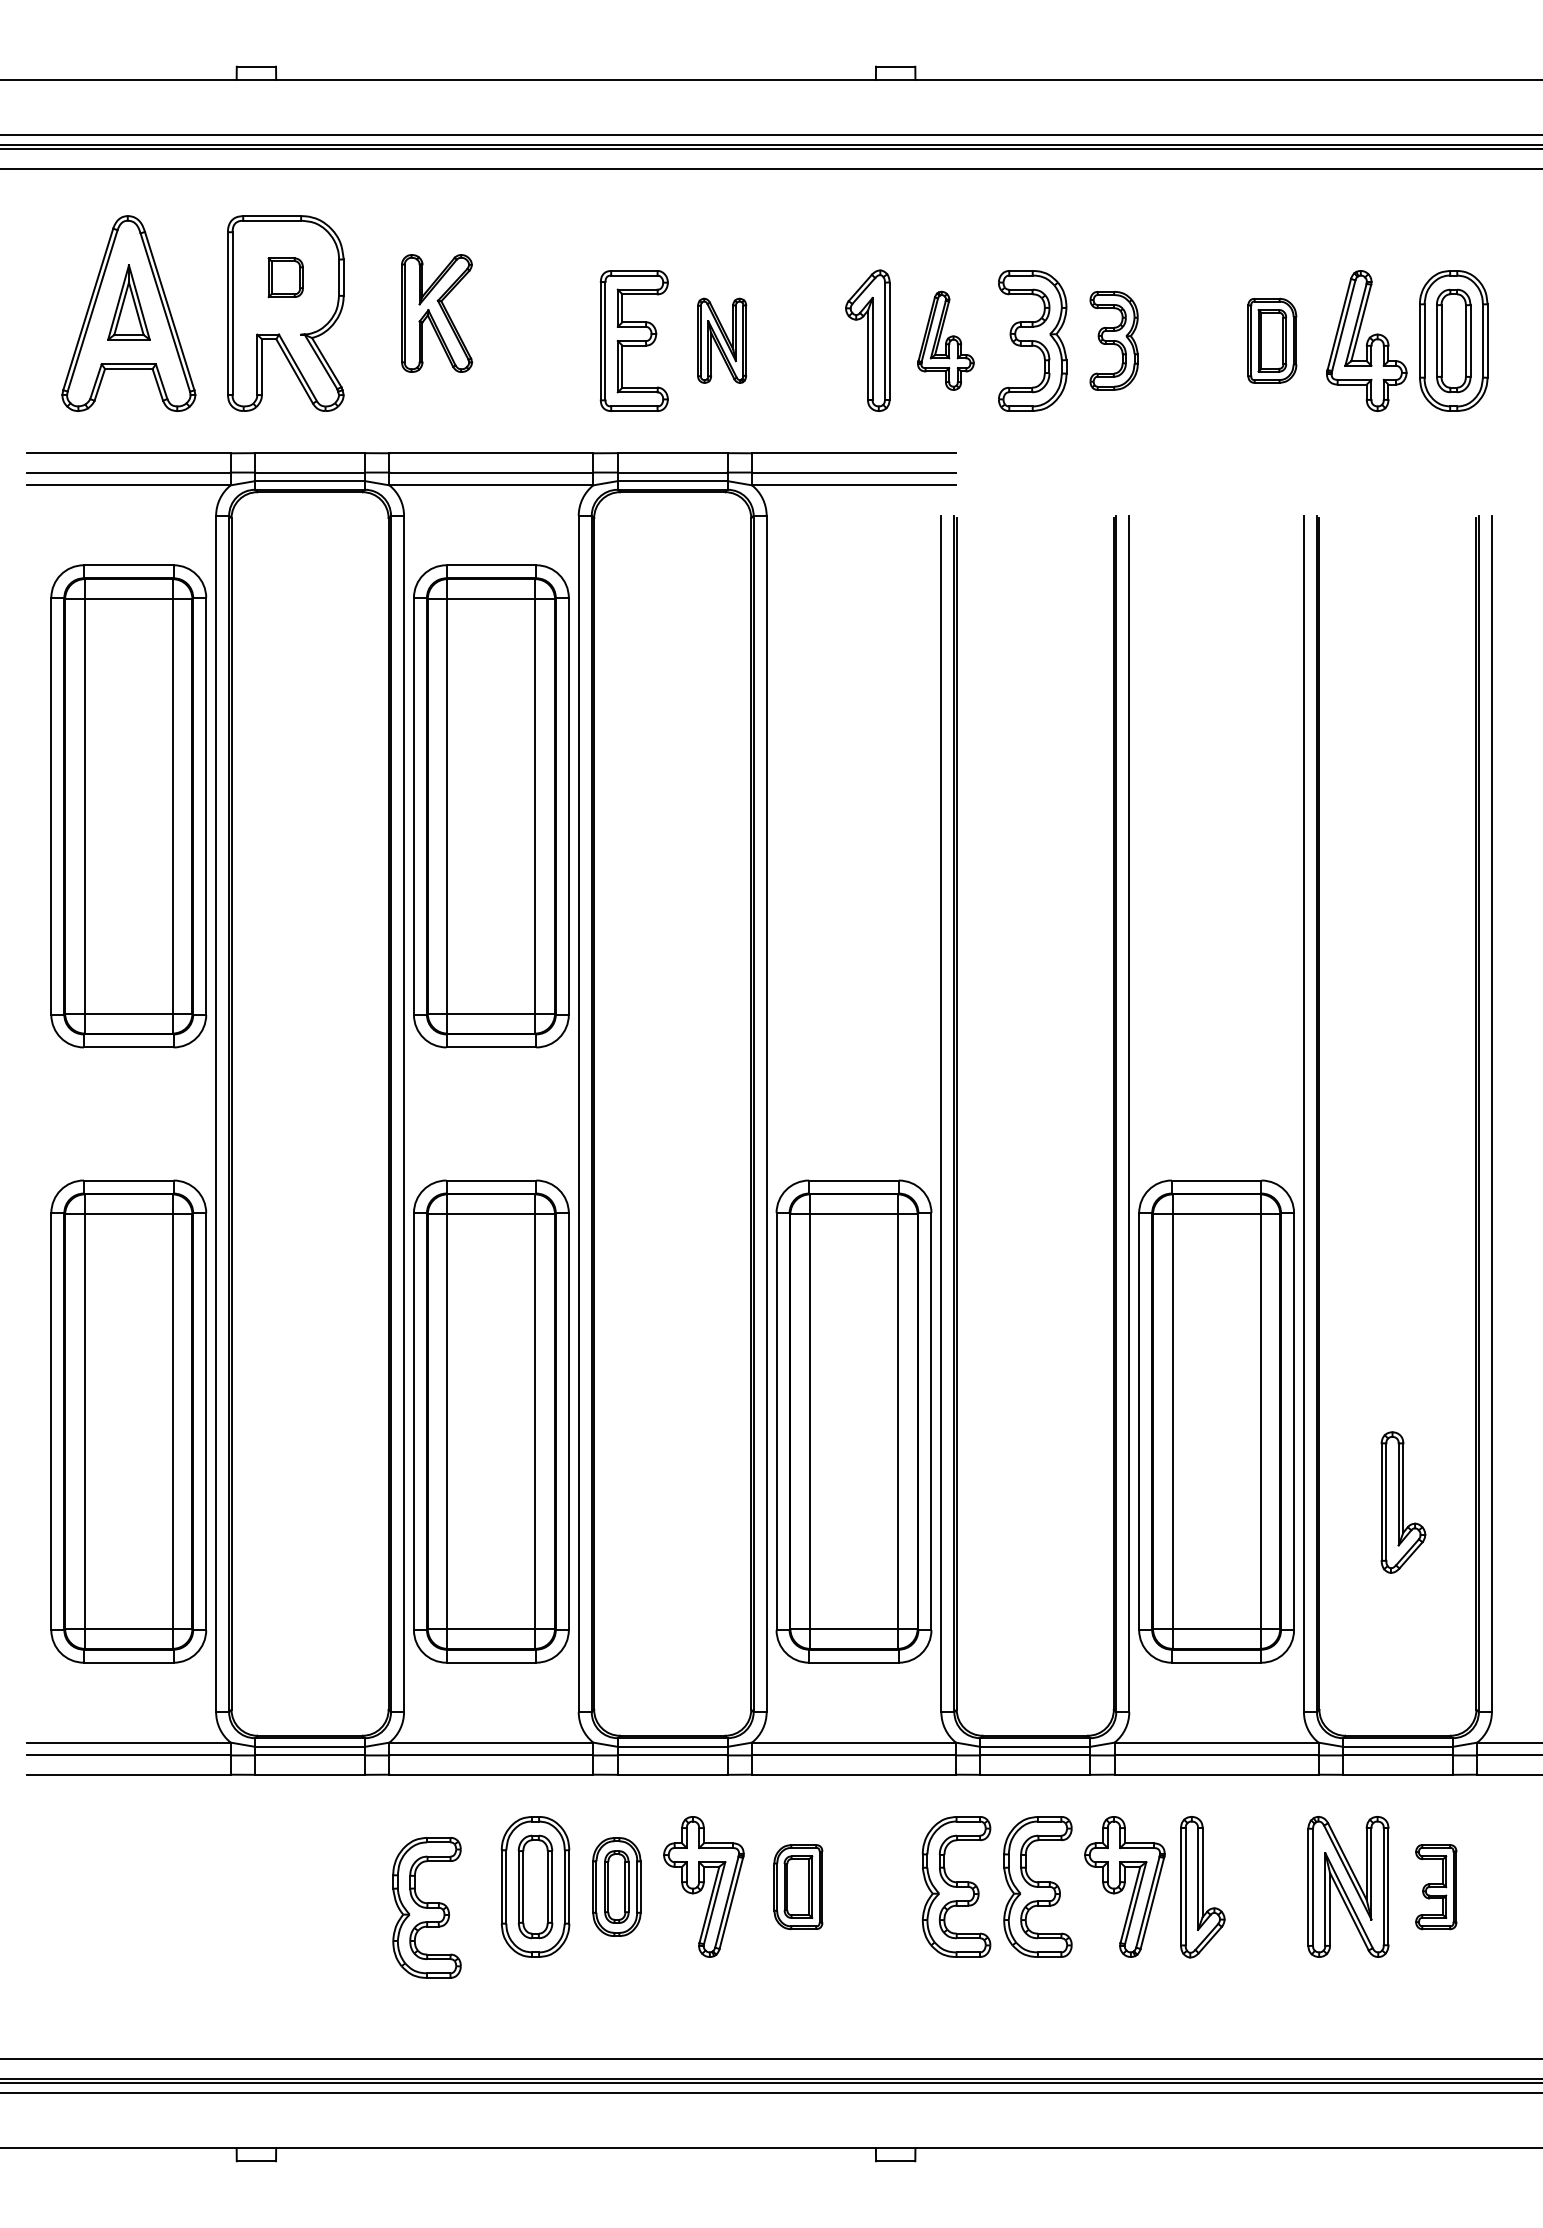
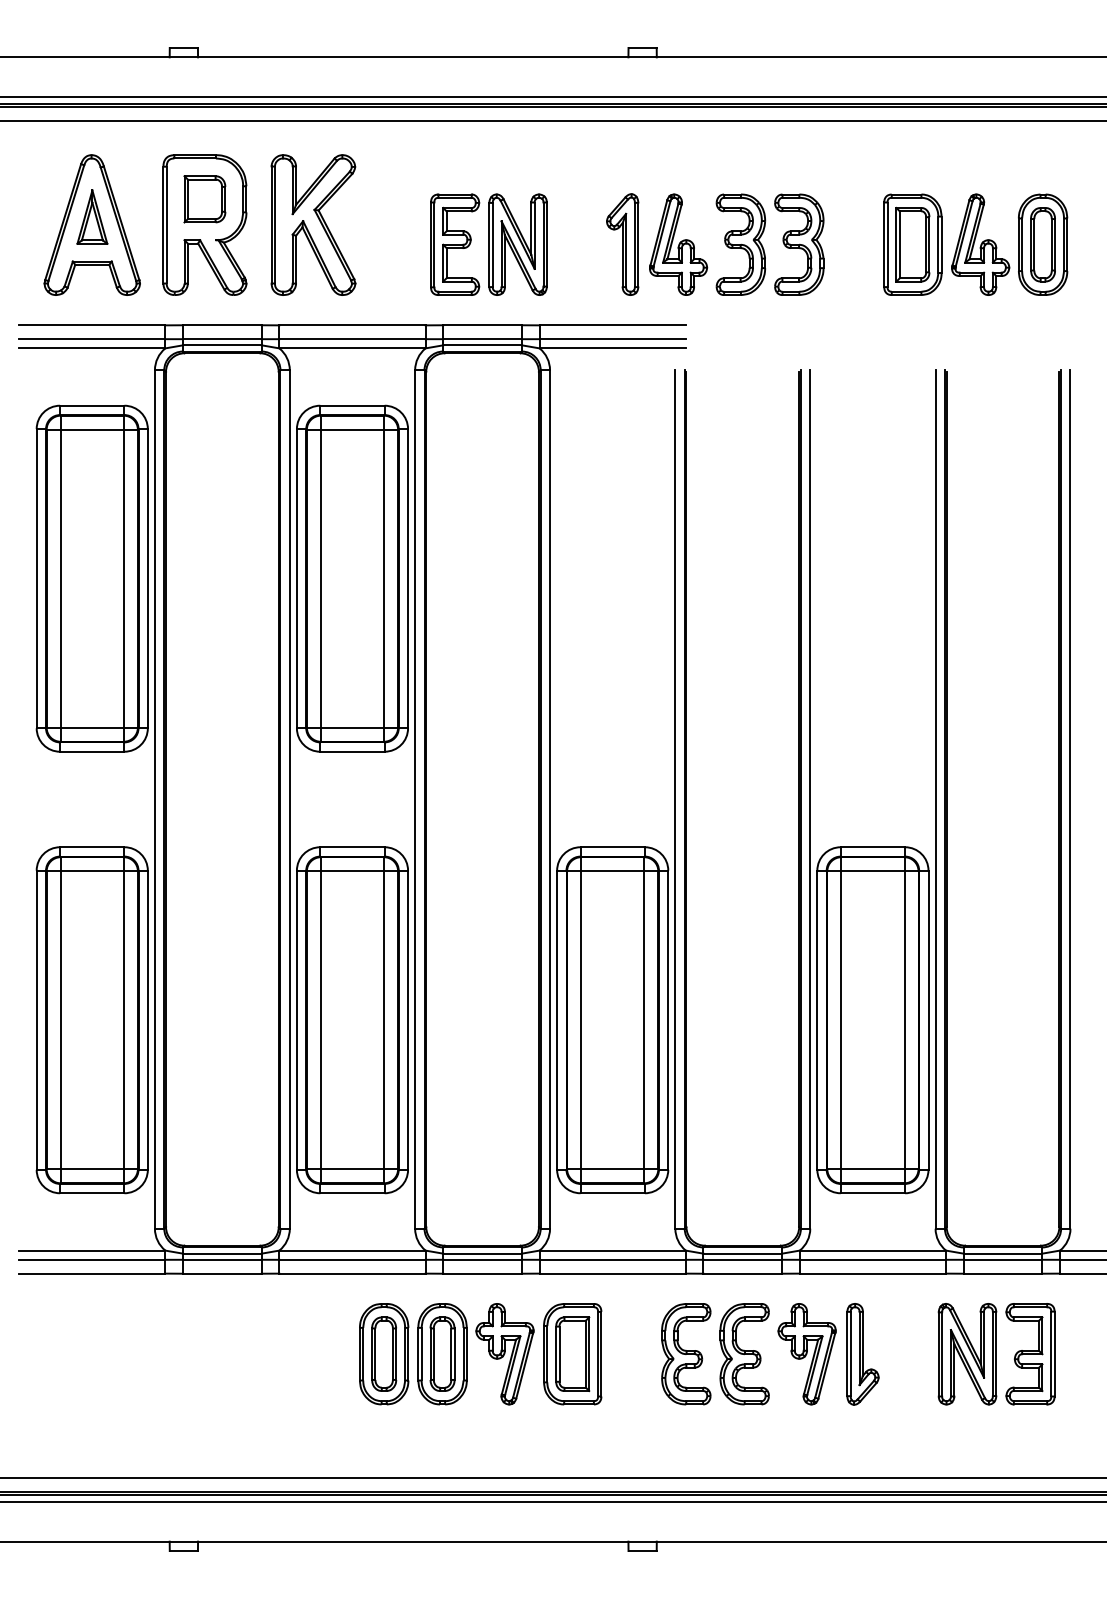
part: (285, 277) -> (204, 199), size x1.67
part: (437, 312) -> (313, 224), size x1.67
part: (721, 340) -> (517, 244), size x1.67
part: (945, 340) -> (678, 244), size x1.43
part: (1114, 340) -> (799, 244), size x1.43
part: (1271, 340) -> (912, 244), size x1.67
part: (1402, 1502) -> (1006, 1078), removed
part: (616, 1887) -> (442, 1354), size x1.43
part: (797, 1887) -> (572, 1354), size x1.67
part: (1436, 1887) -> (1030, 1354), size x1.67
part: (427, 1908) -> (306, 1369), removed

